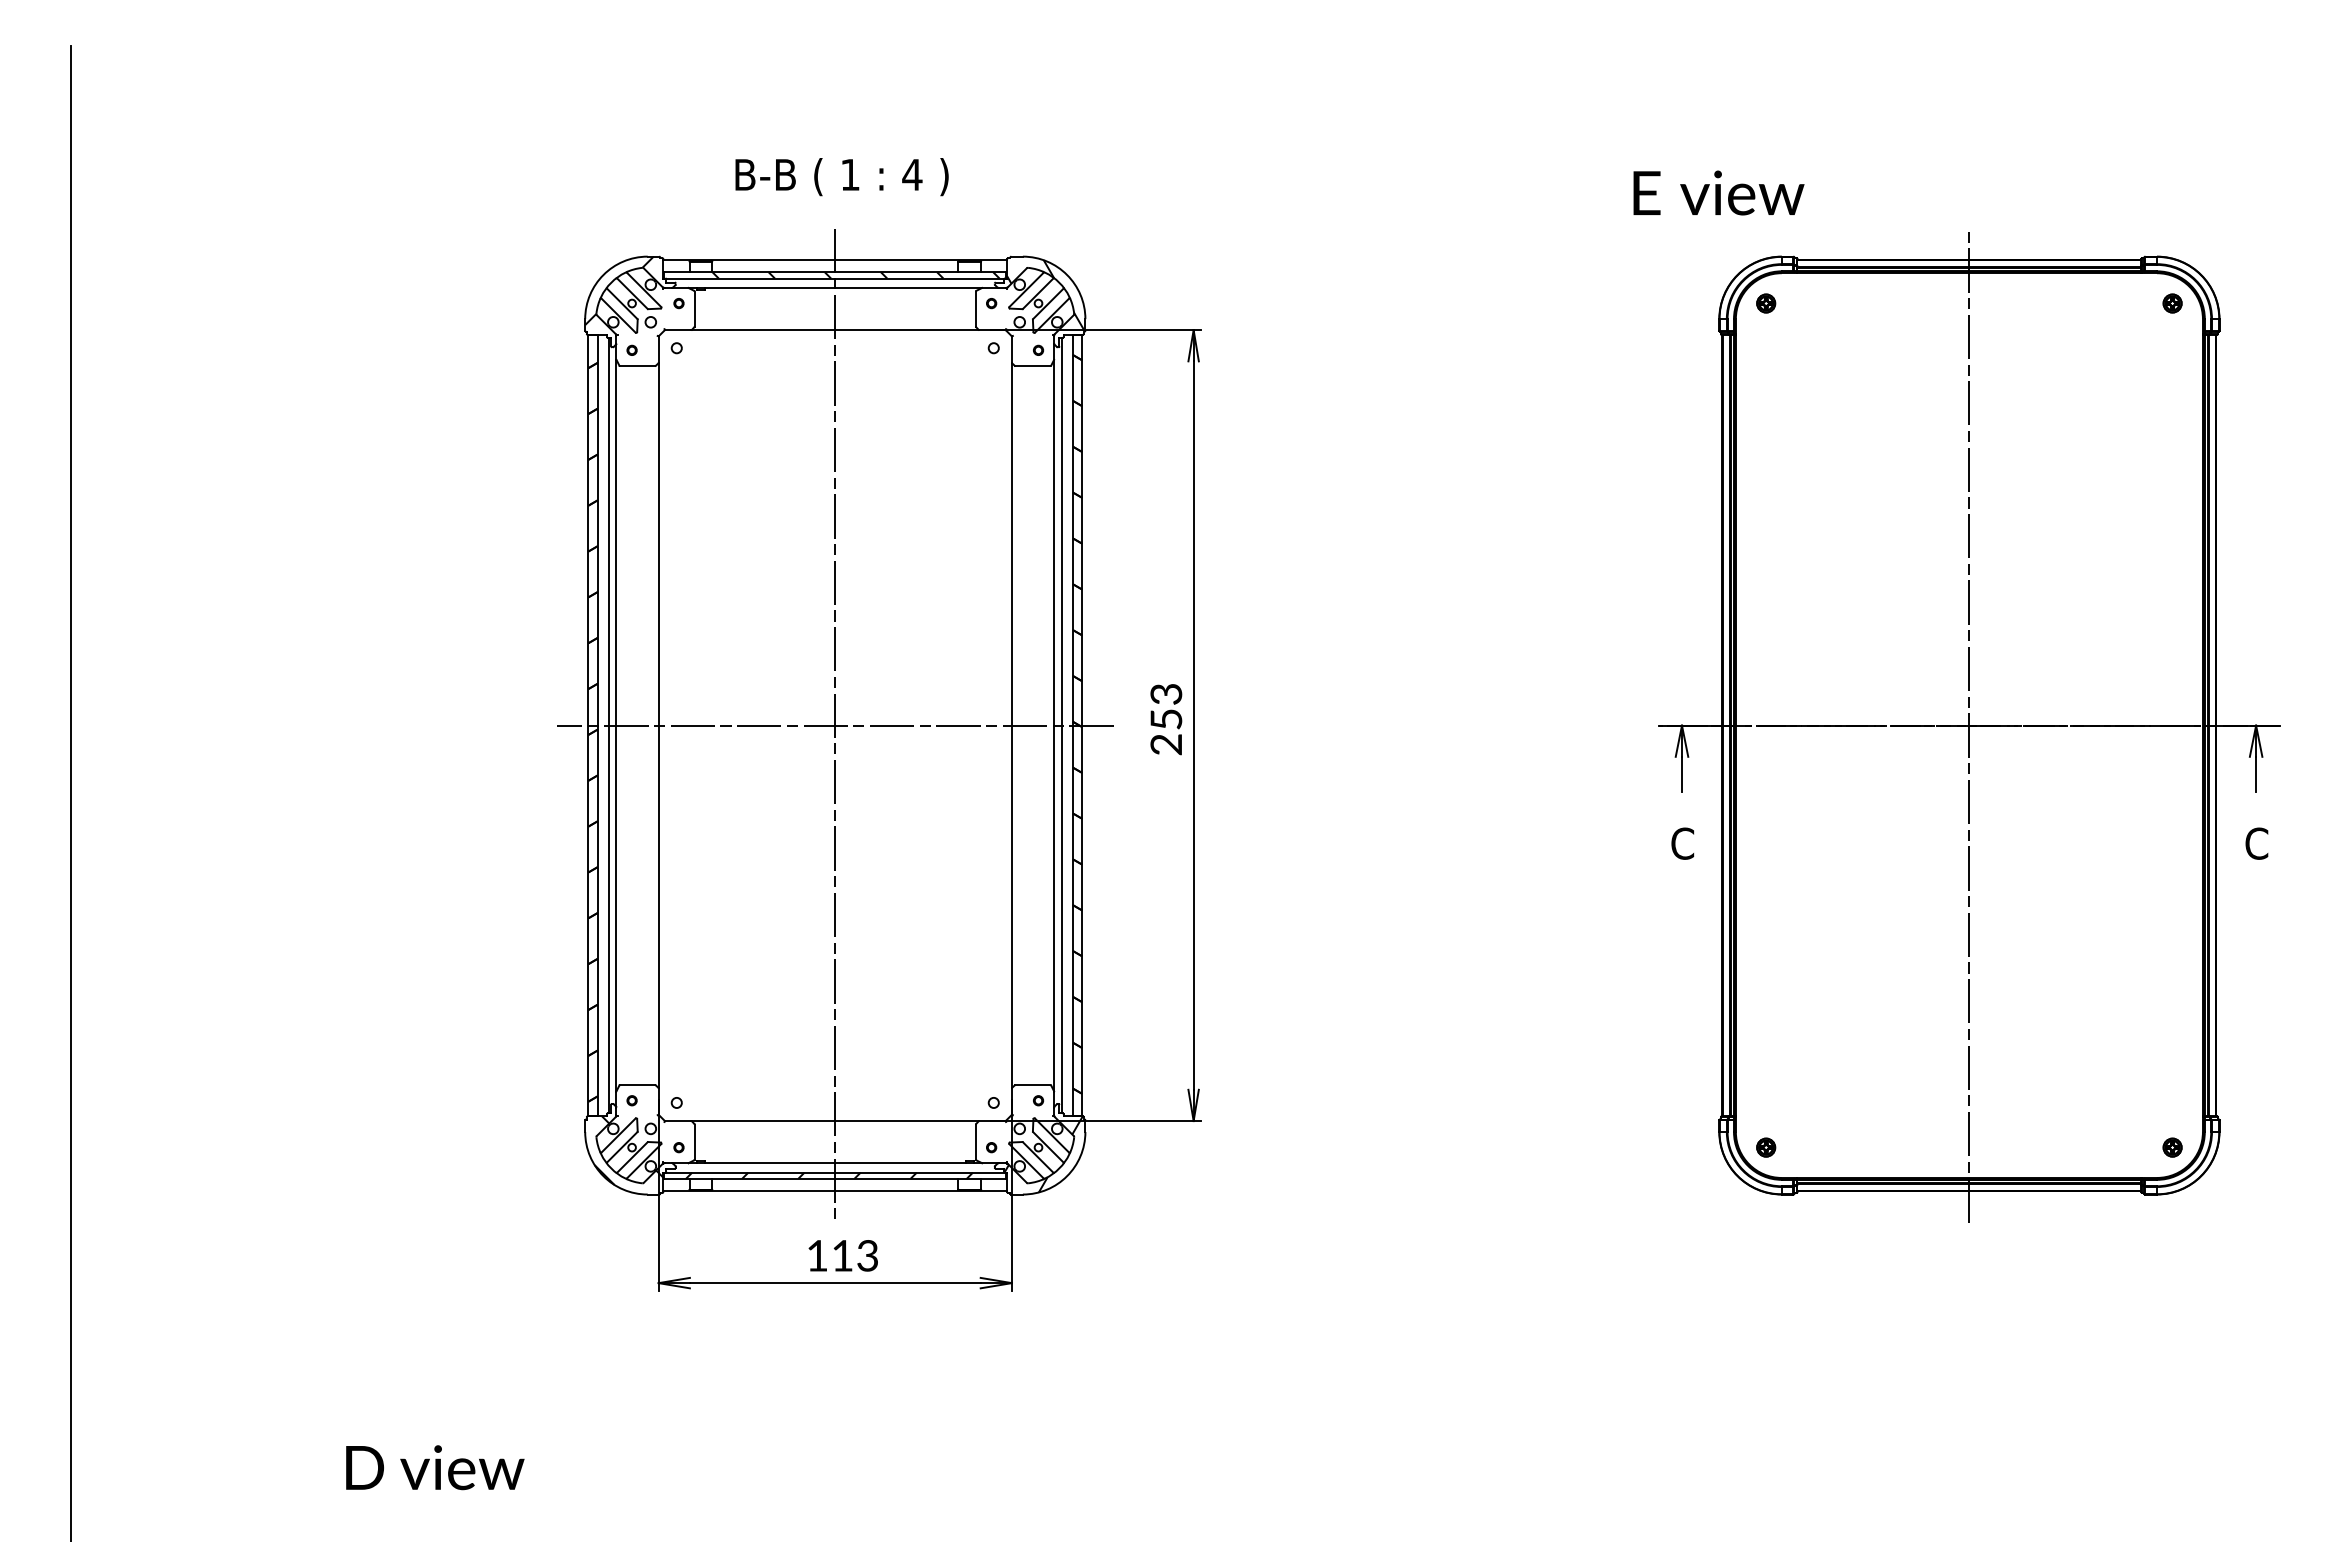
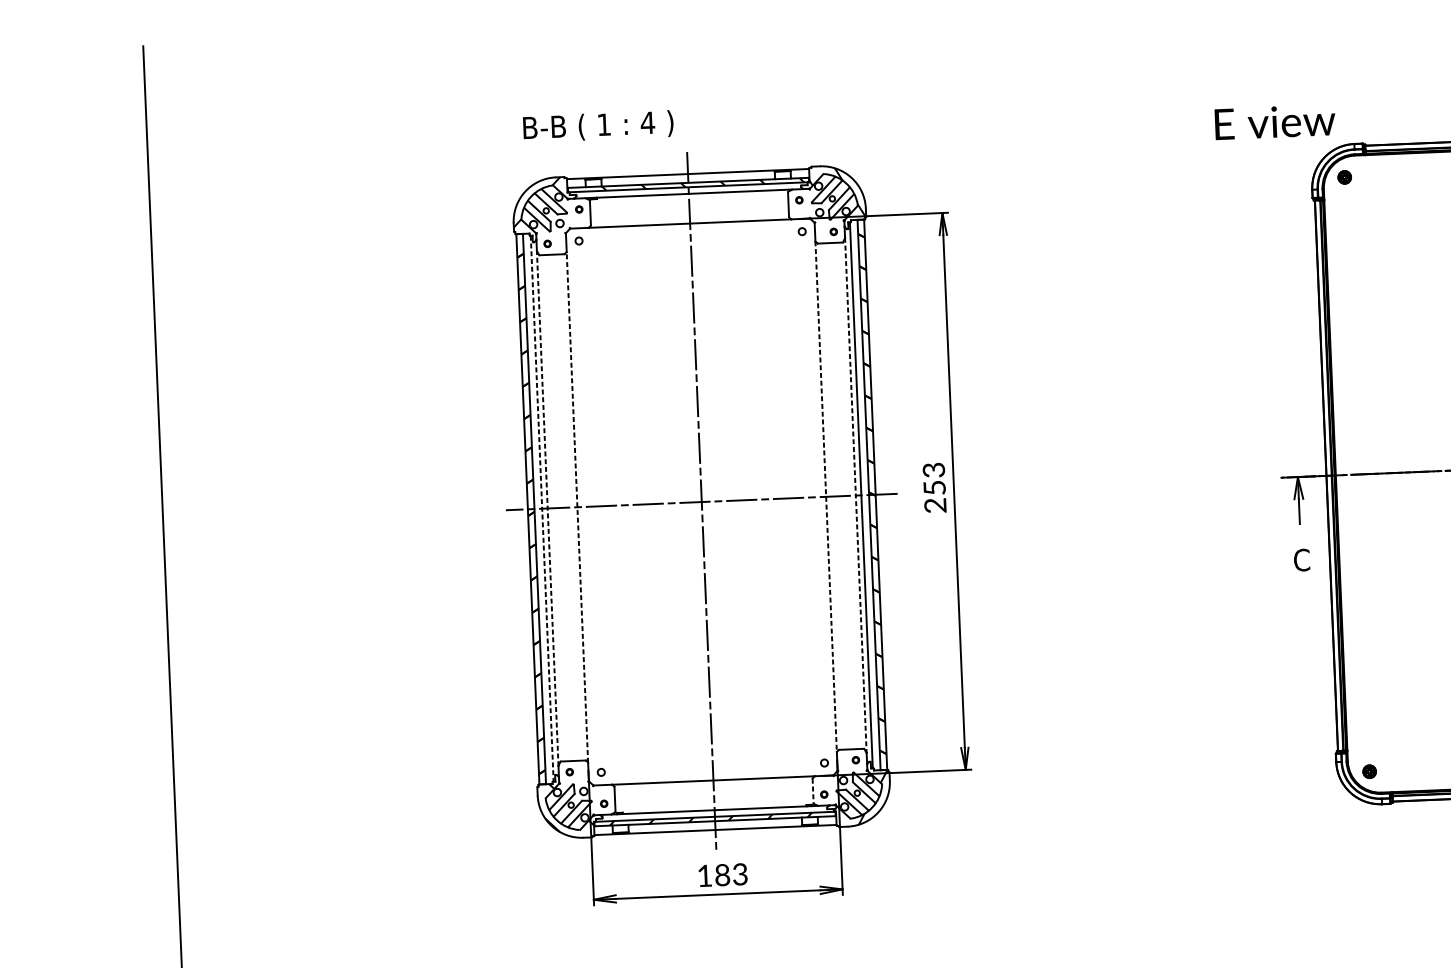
text: (841, 177) -> (598, 126), moved
text: (1718, 192) -> (1274, 121), moved
line: (608, 725) -> (542, 508), solid -> dashed
line: (616, 725) -> (547, 508), solid -> dashed
line: (658, 725) -> (577, 507), solid -> dashed
line: (1011, 725) -> (825, 496), solid -> dashed
line: (1054, 725) -> (856, 495), solid -> dashed
line: (975, 1142) -> (812, 791), solid -> dashed
text: (842, 1255) -> (722, 874), 113 -> 183

